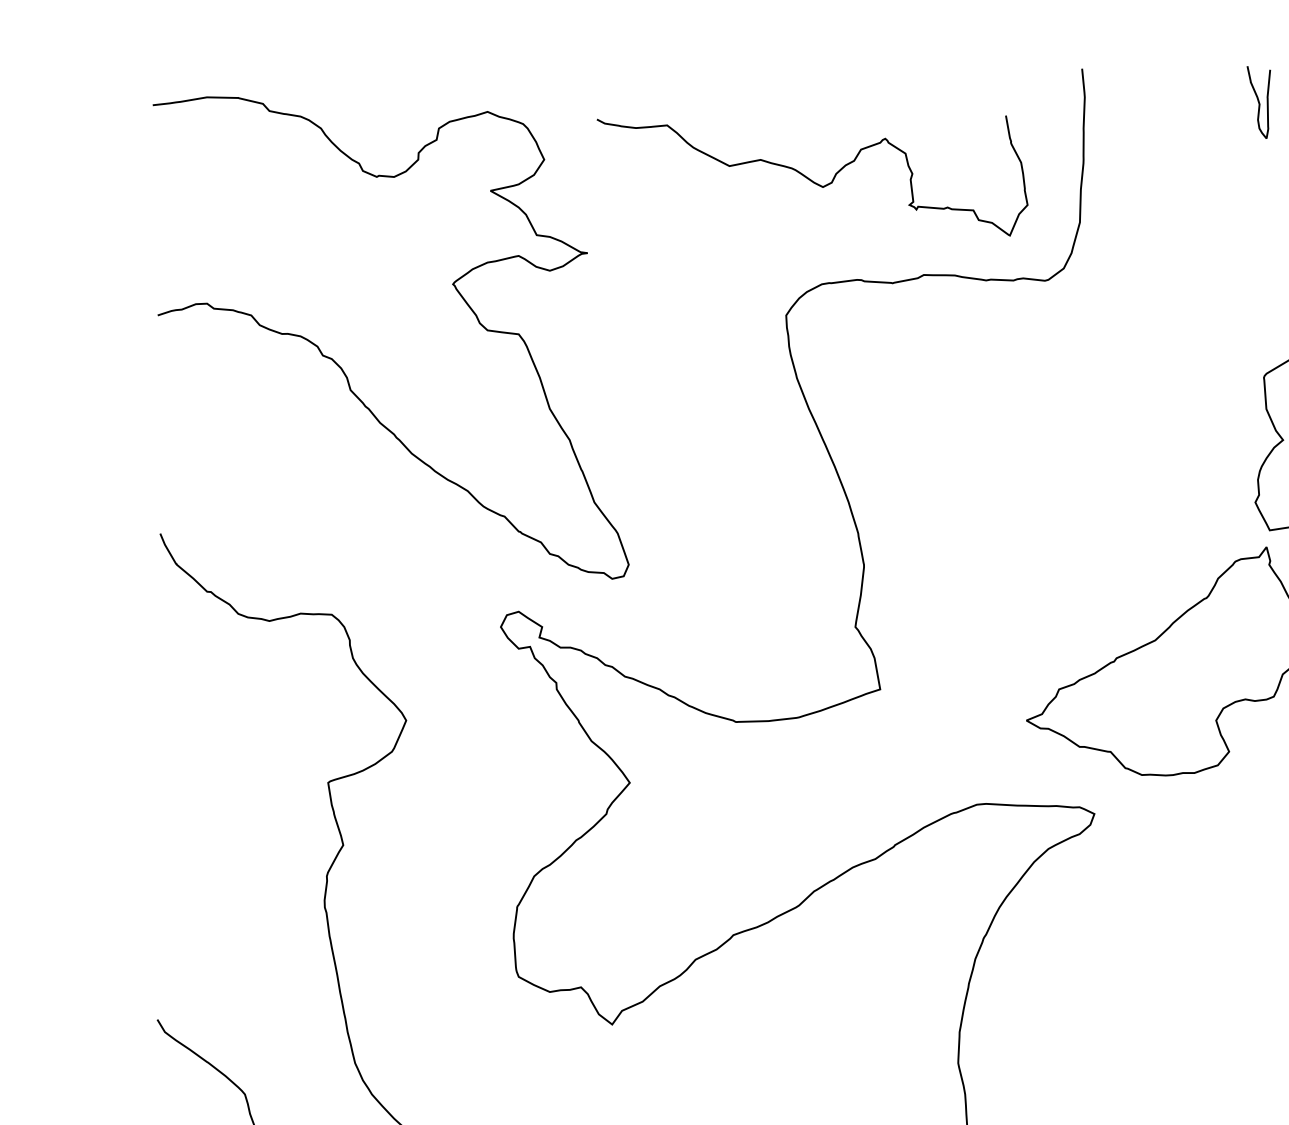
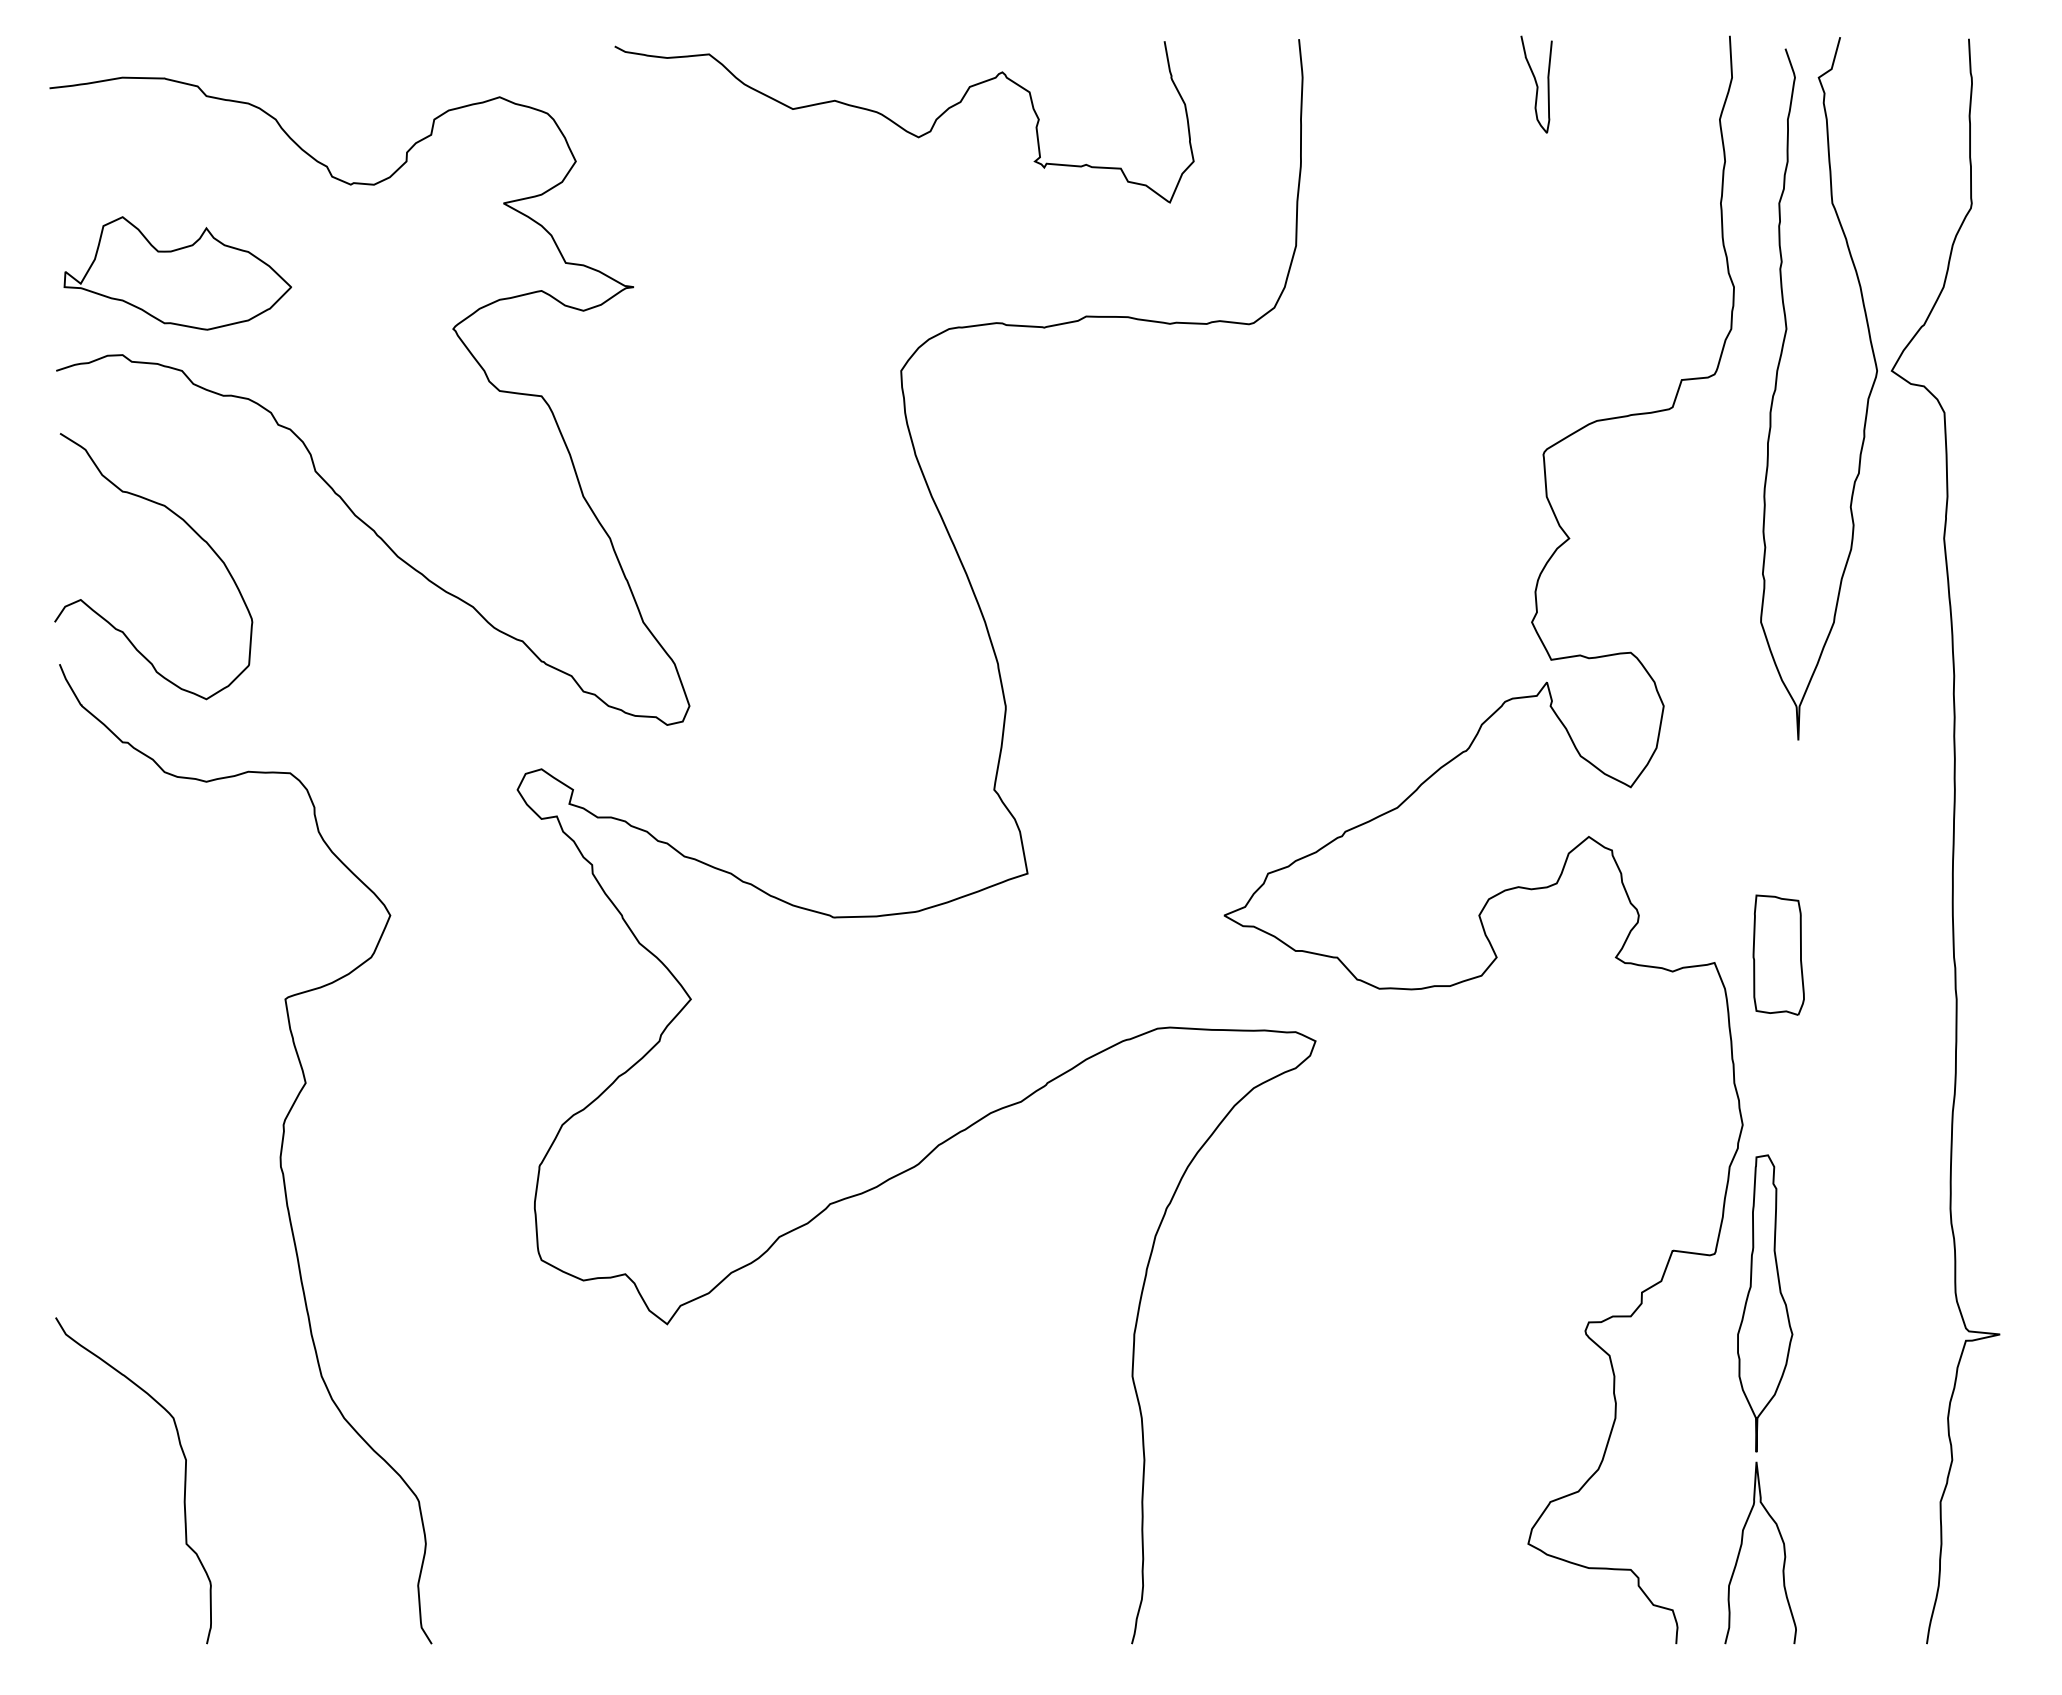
curve: (809, 178) -> (900, 125), moved
part: (247, 243) -> (177, 273), added
curve: (257, 432) -> (190, 528), added

